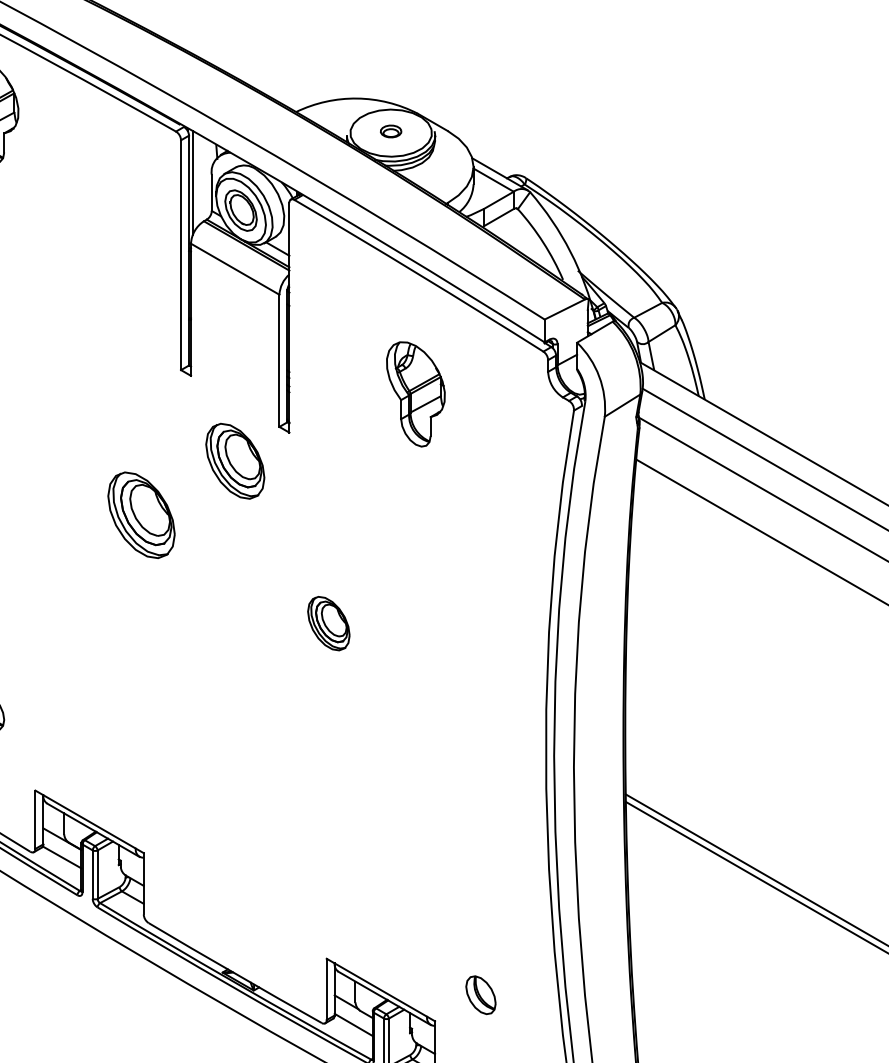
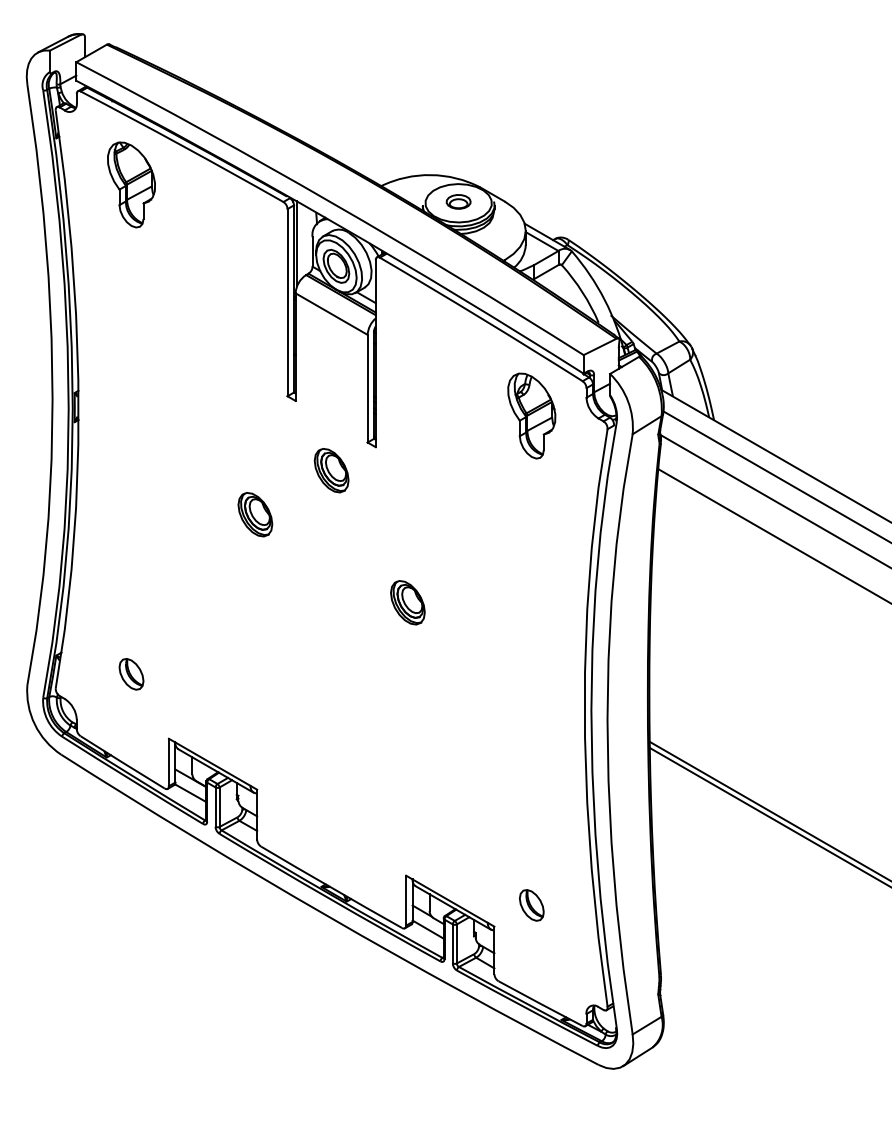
part: (390, 130) -> (458, 201), size x1.43
part: (415, 393) -> (531, 415), moved
part: (235, 461) -> (331, 470), size x0.71
part: (141, 515) -> (255, 514), size x0.62

